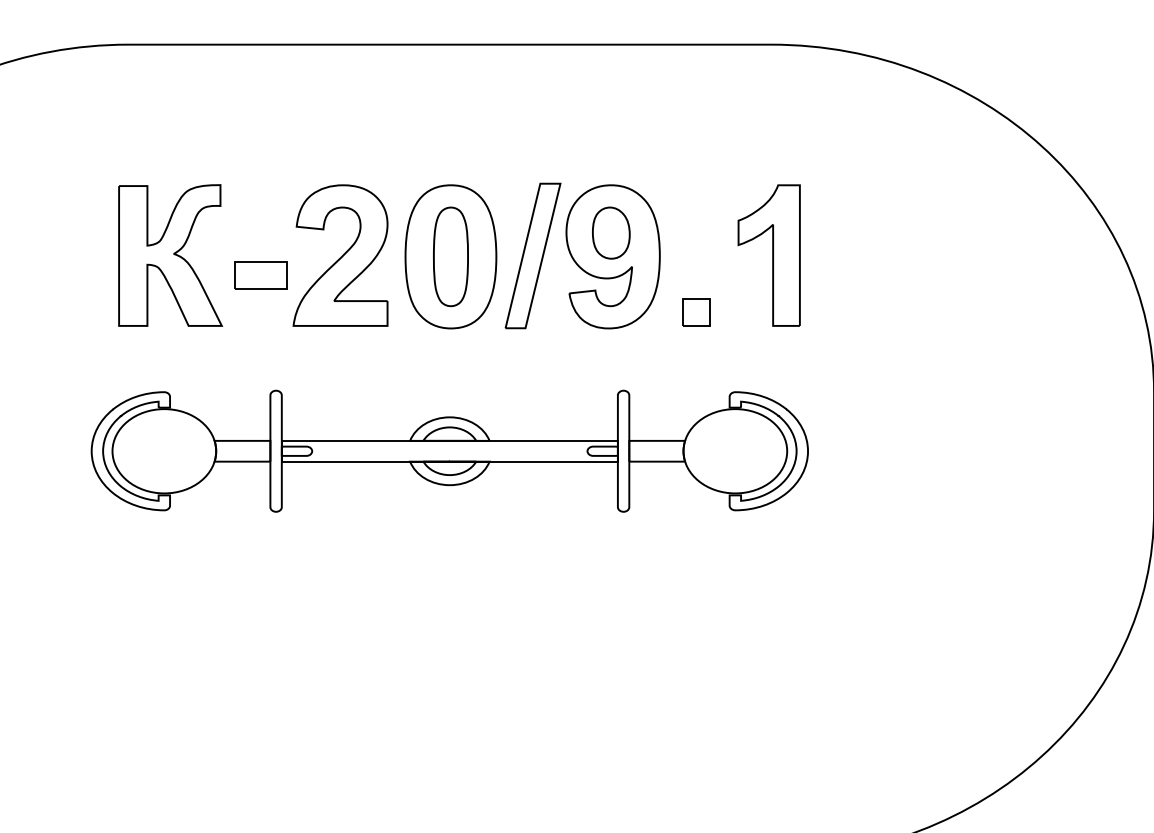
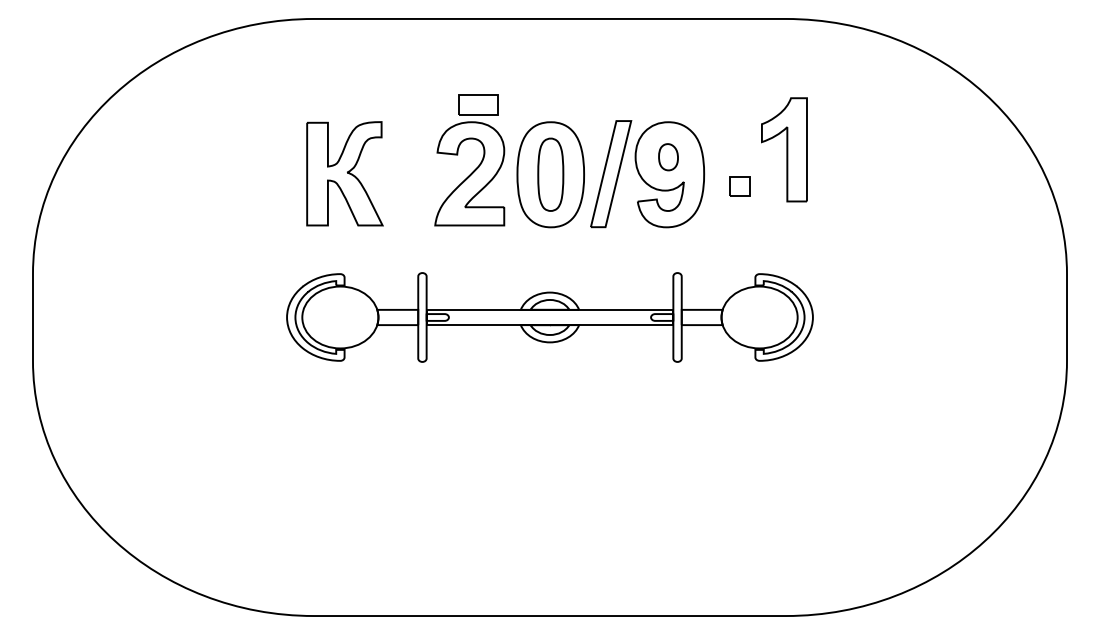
part: (611, 231) -> (668, 156), size x0.7
part: (769, 255) -> (784, 149), moved
part: (261, 274) -> (478, 104), moved
part: (695, 312) -> (739, 186), moved

